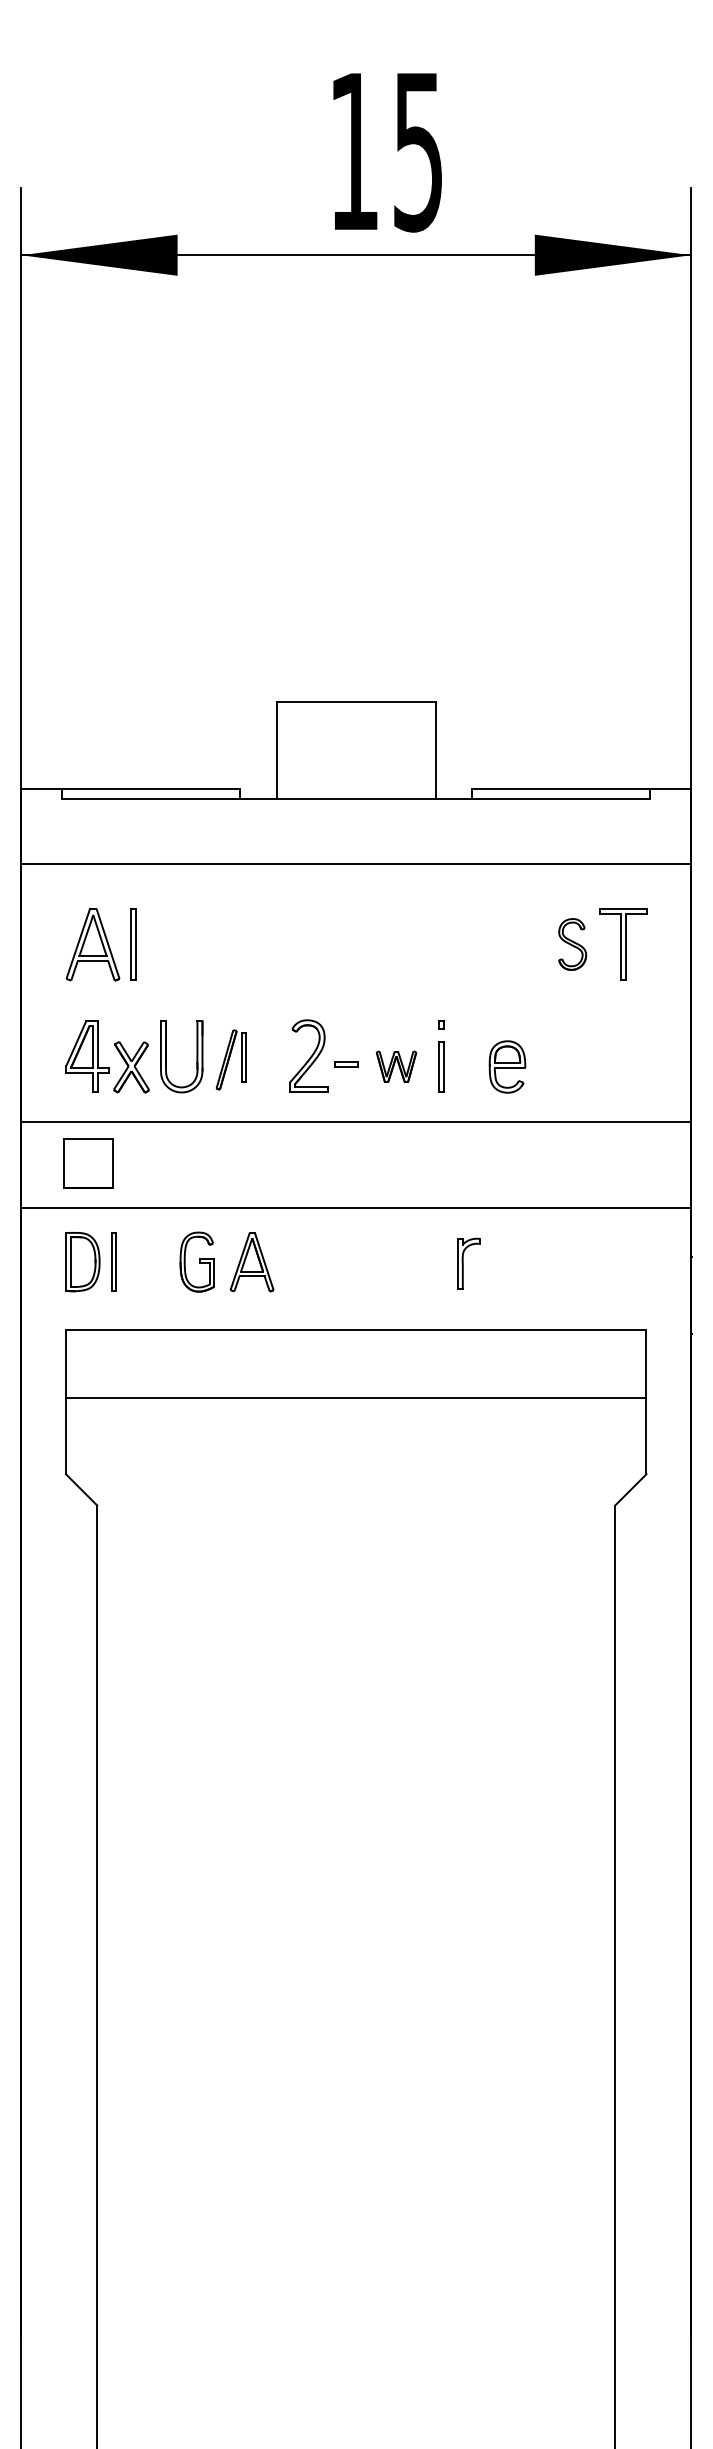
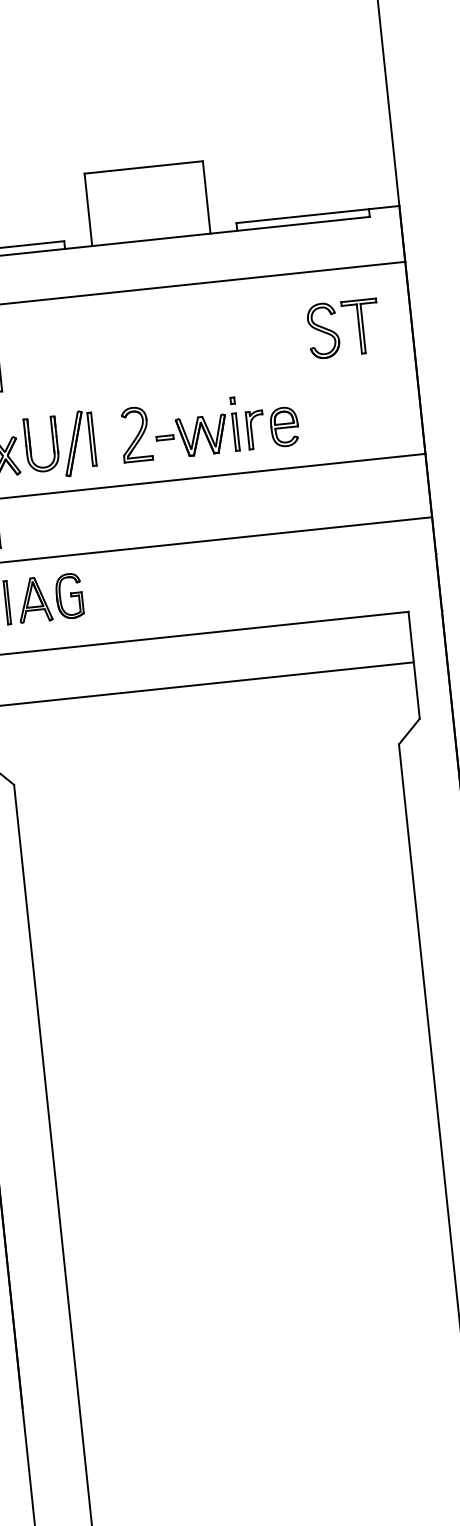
part: (572, 944) -> (323, 330), size x1.43
part: (230, 1059) -> (78, 443), size x1.43
part: (396, 1066) -> (202, 435), size x1.67
part: (251, 1262) -> (33, 600), moved
part: (468, 1263) -> (255, 429), moved

